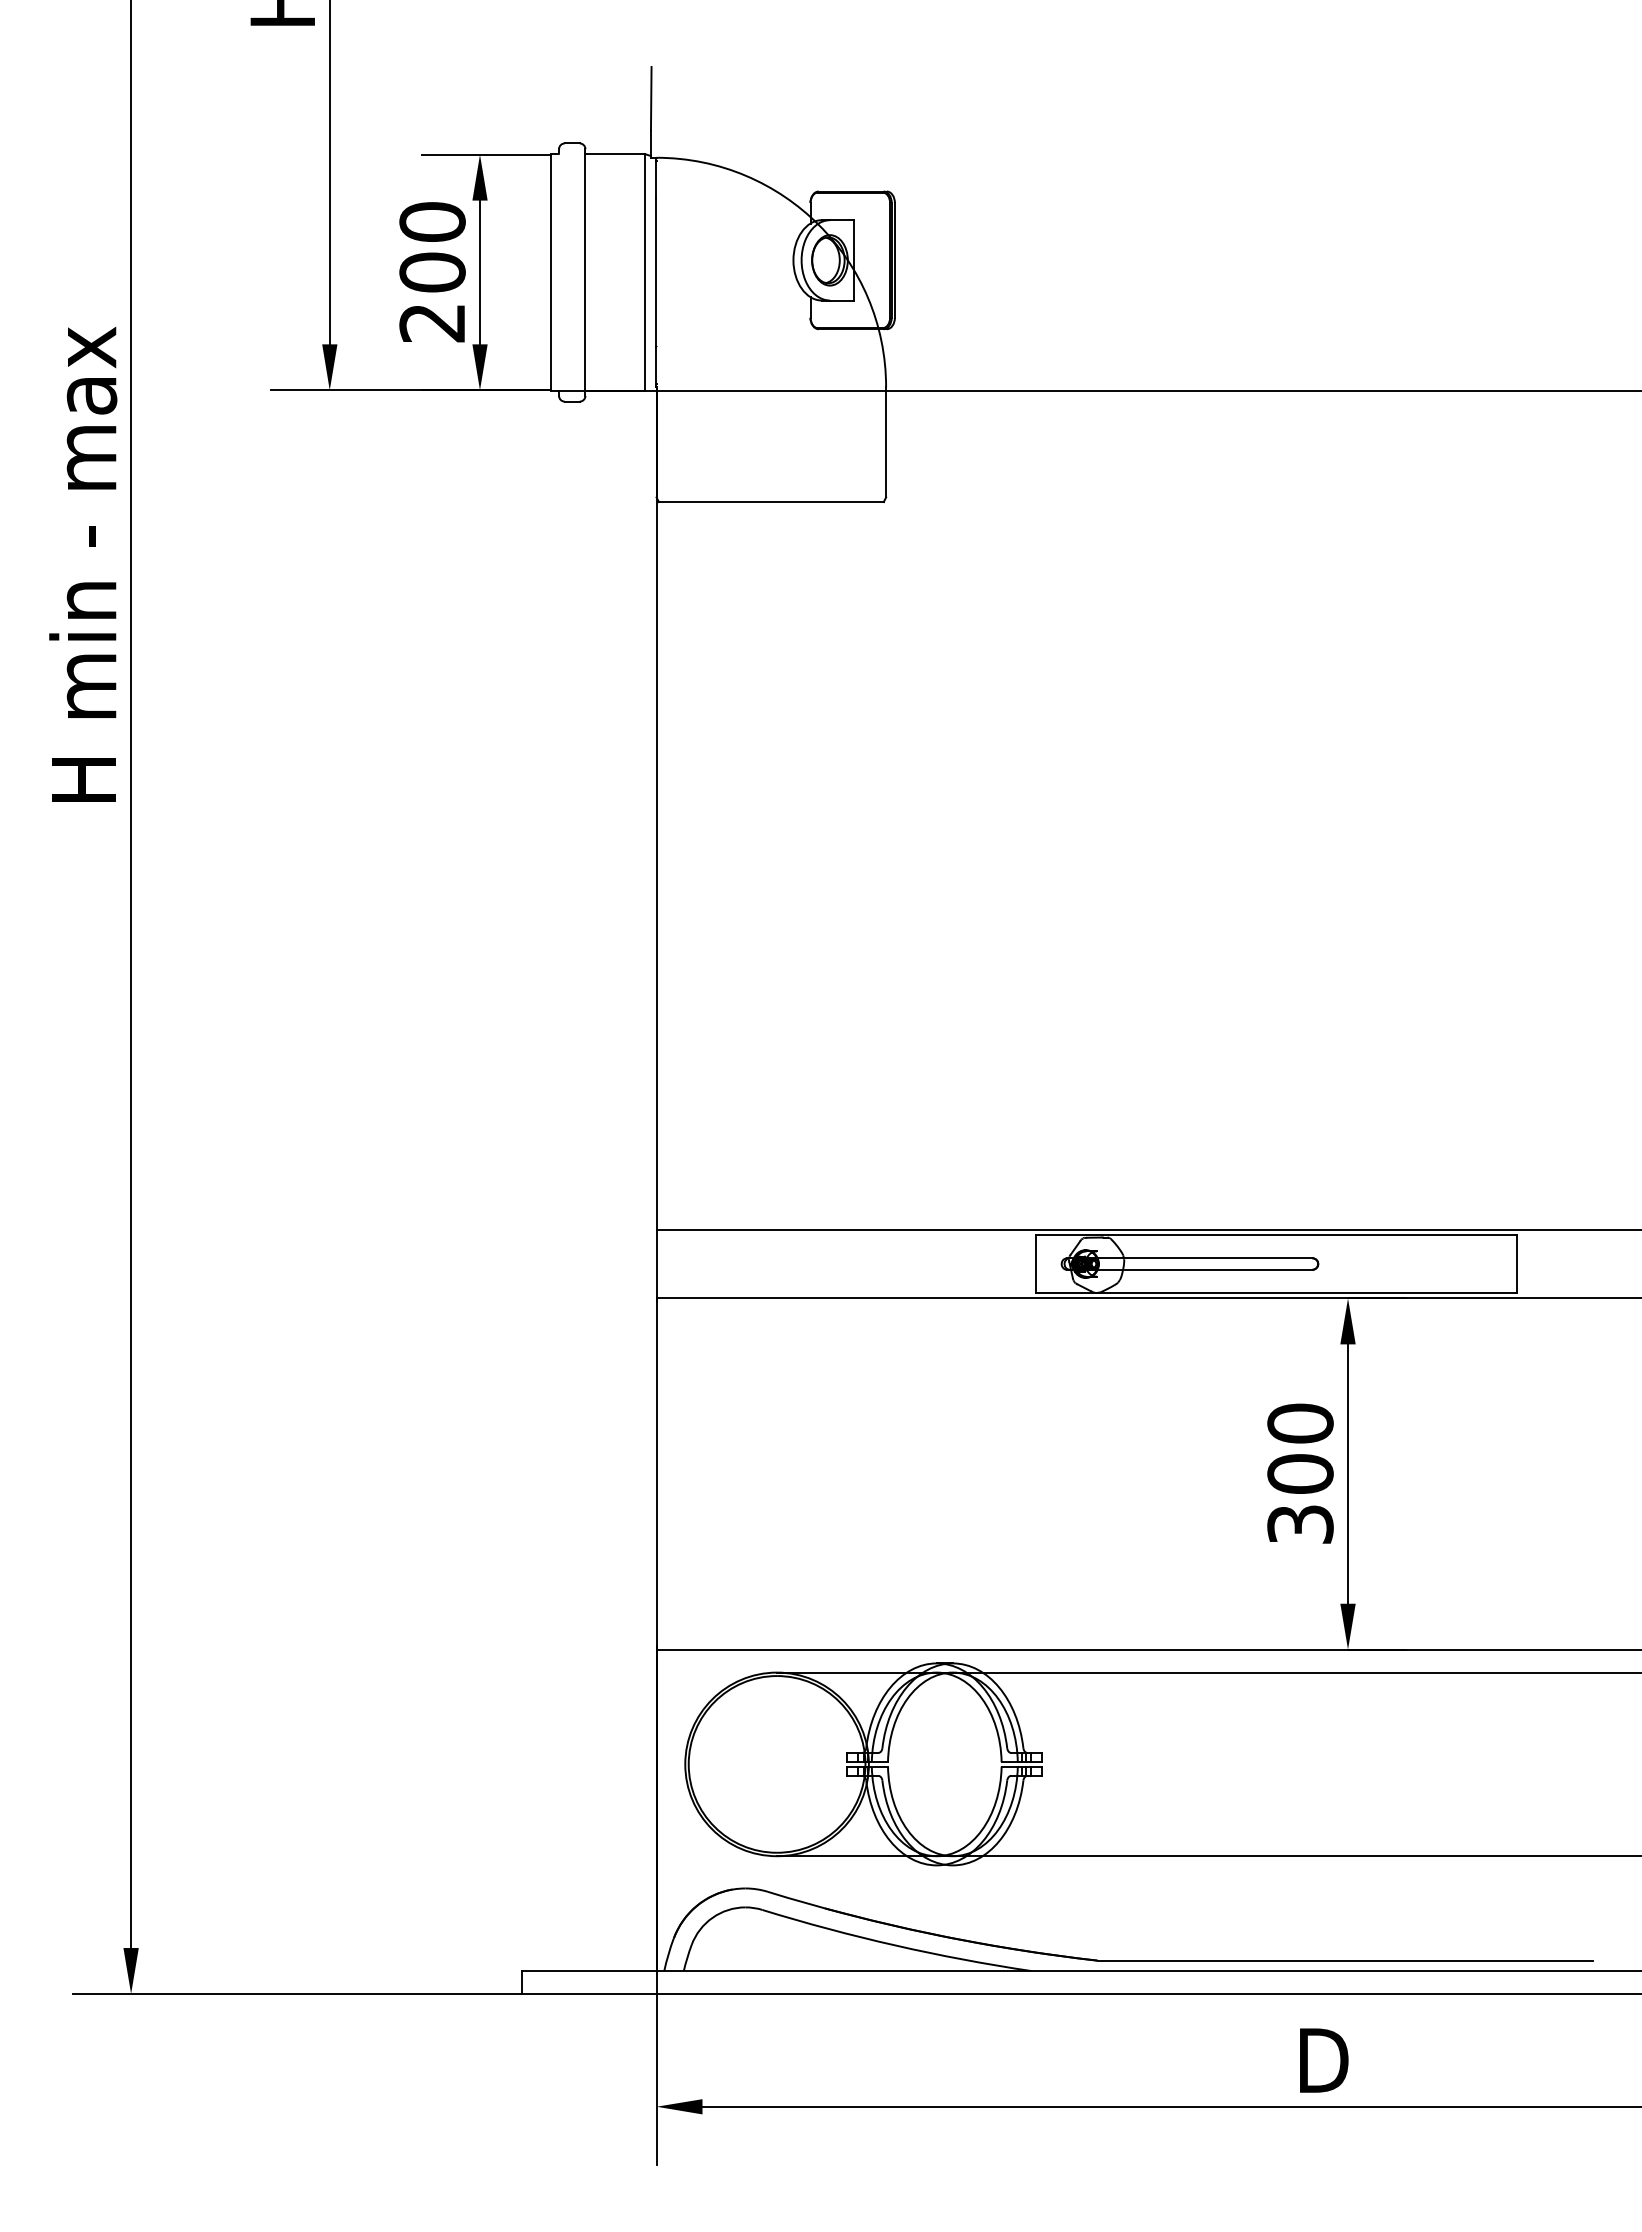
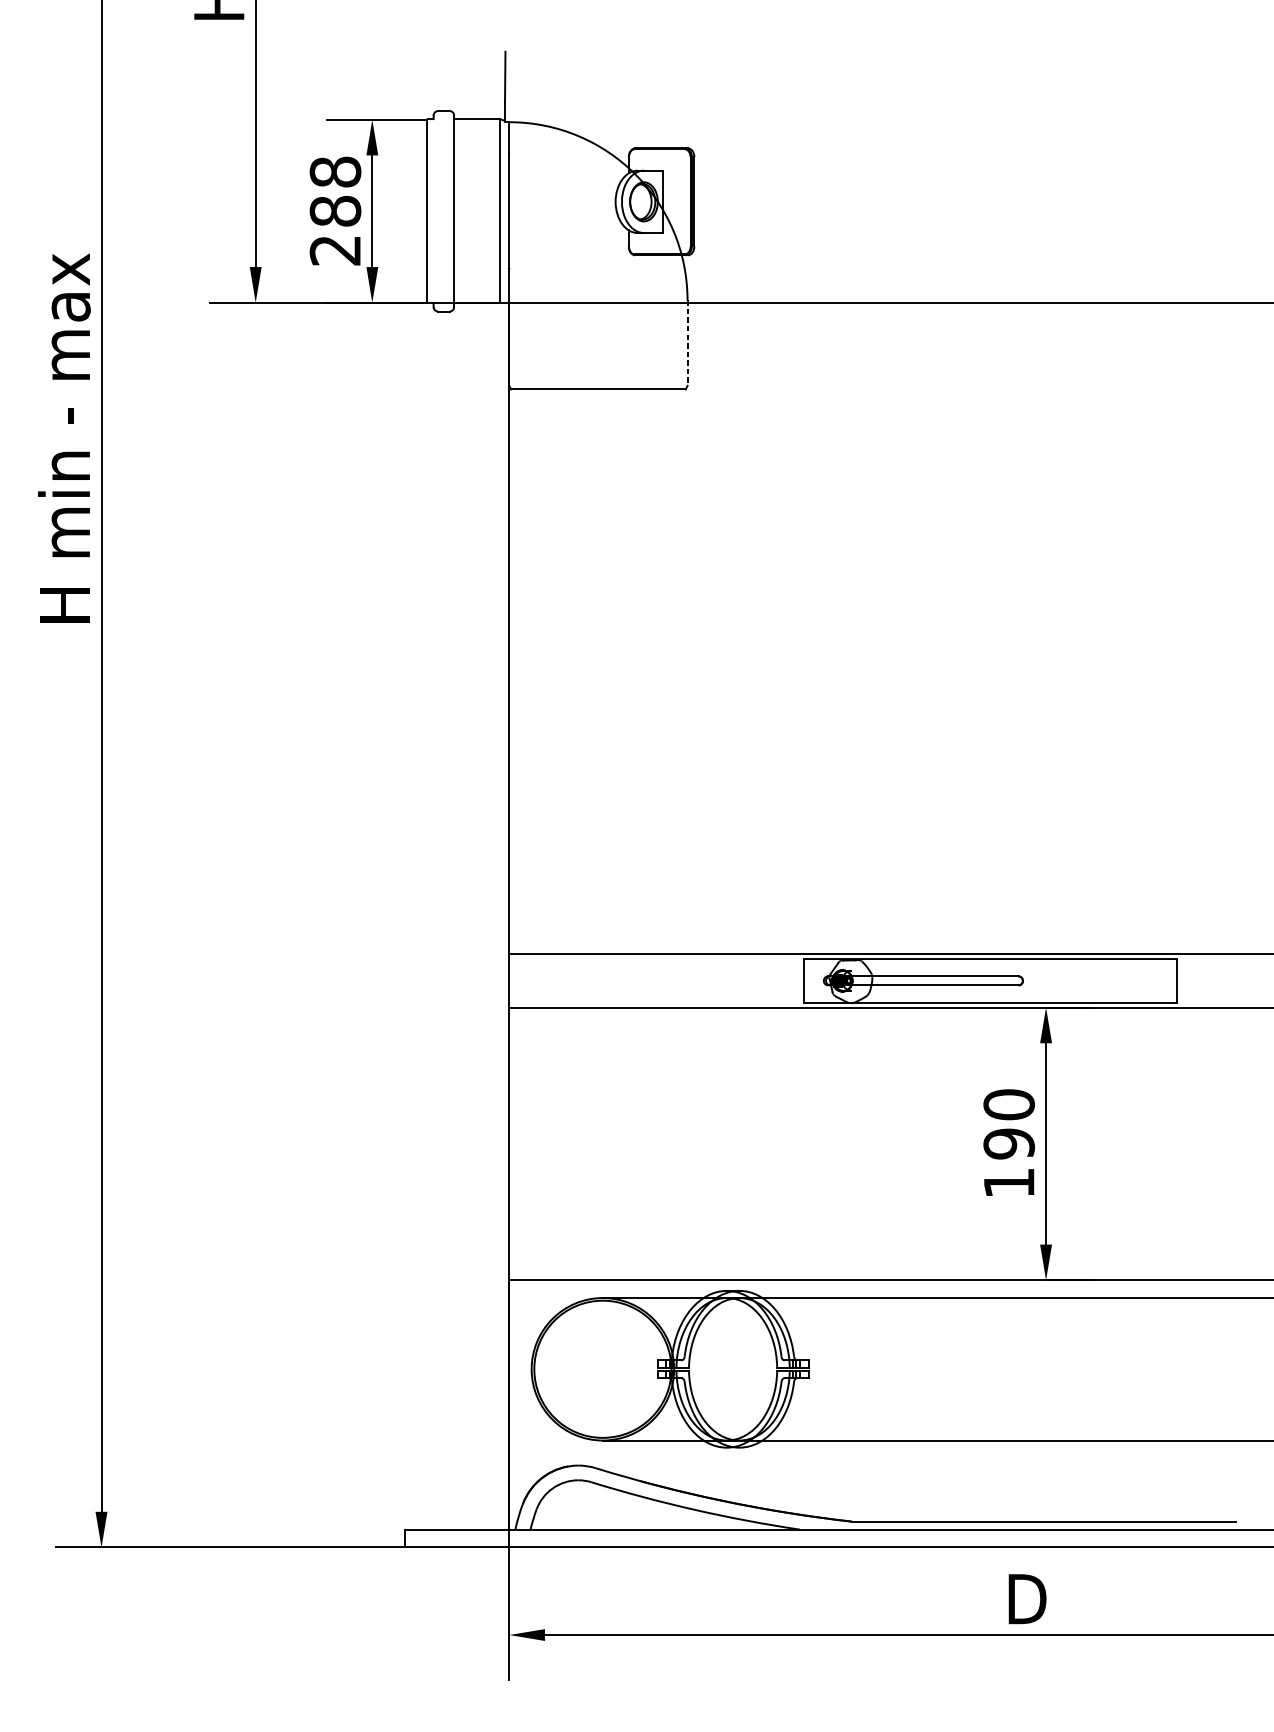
text: (432, 247) -> (335, 191), 200 -> 288
line: (886, 442) -> (687, 343), solid -> dashed
text: (1300, 1498) -> (1009, 1162), 300 -> 190

